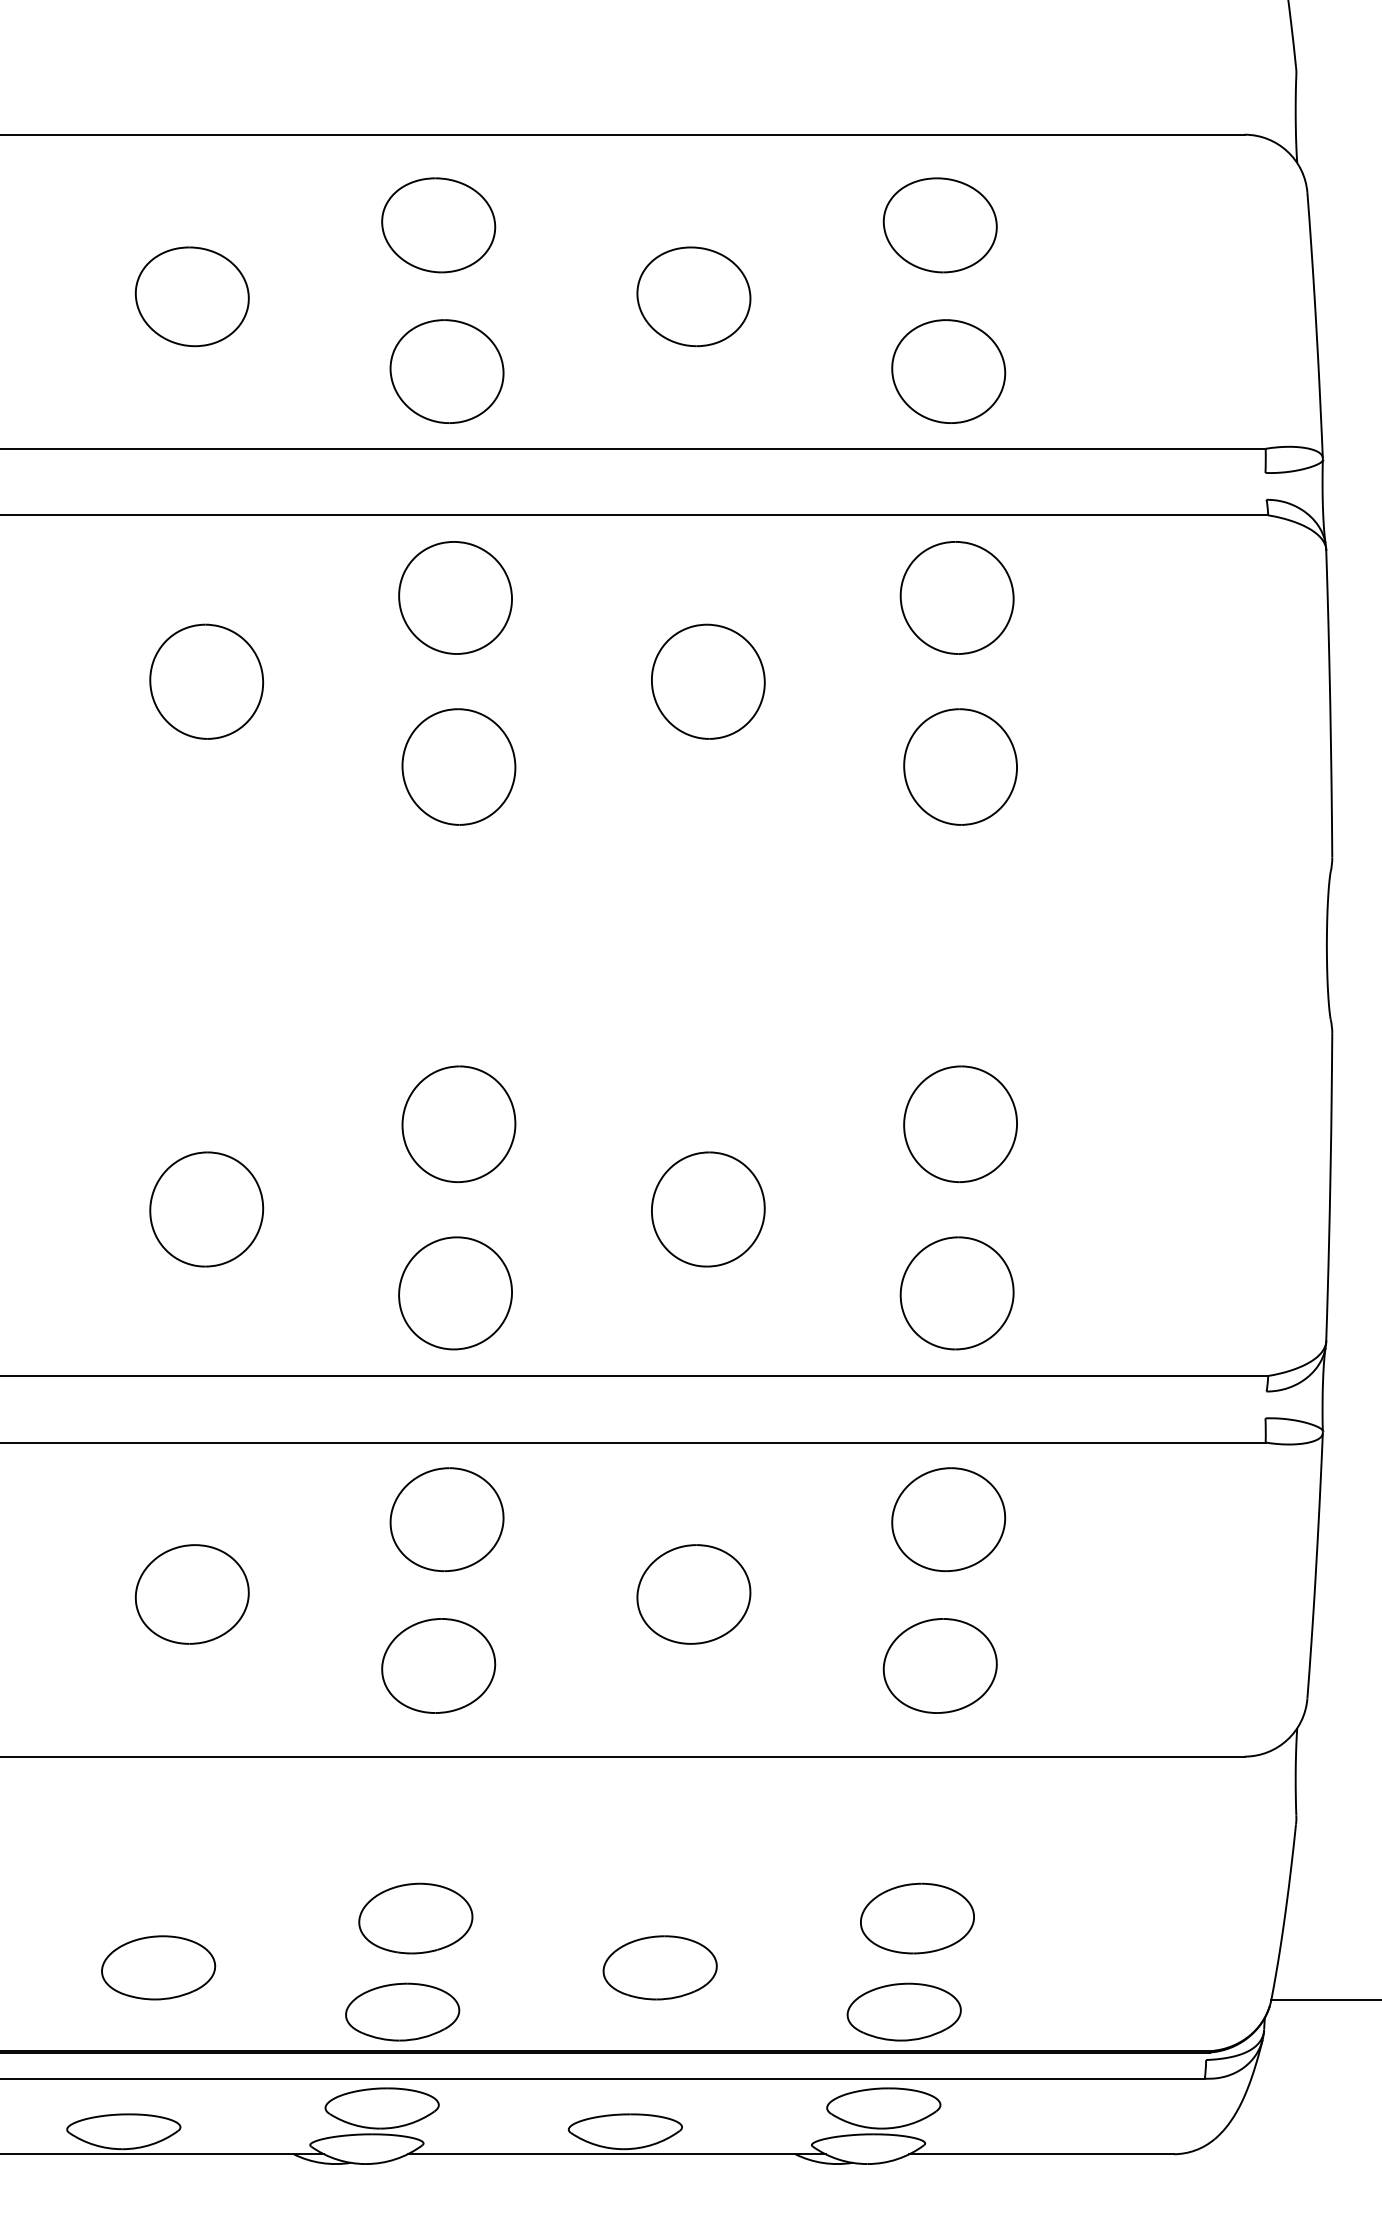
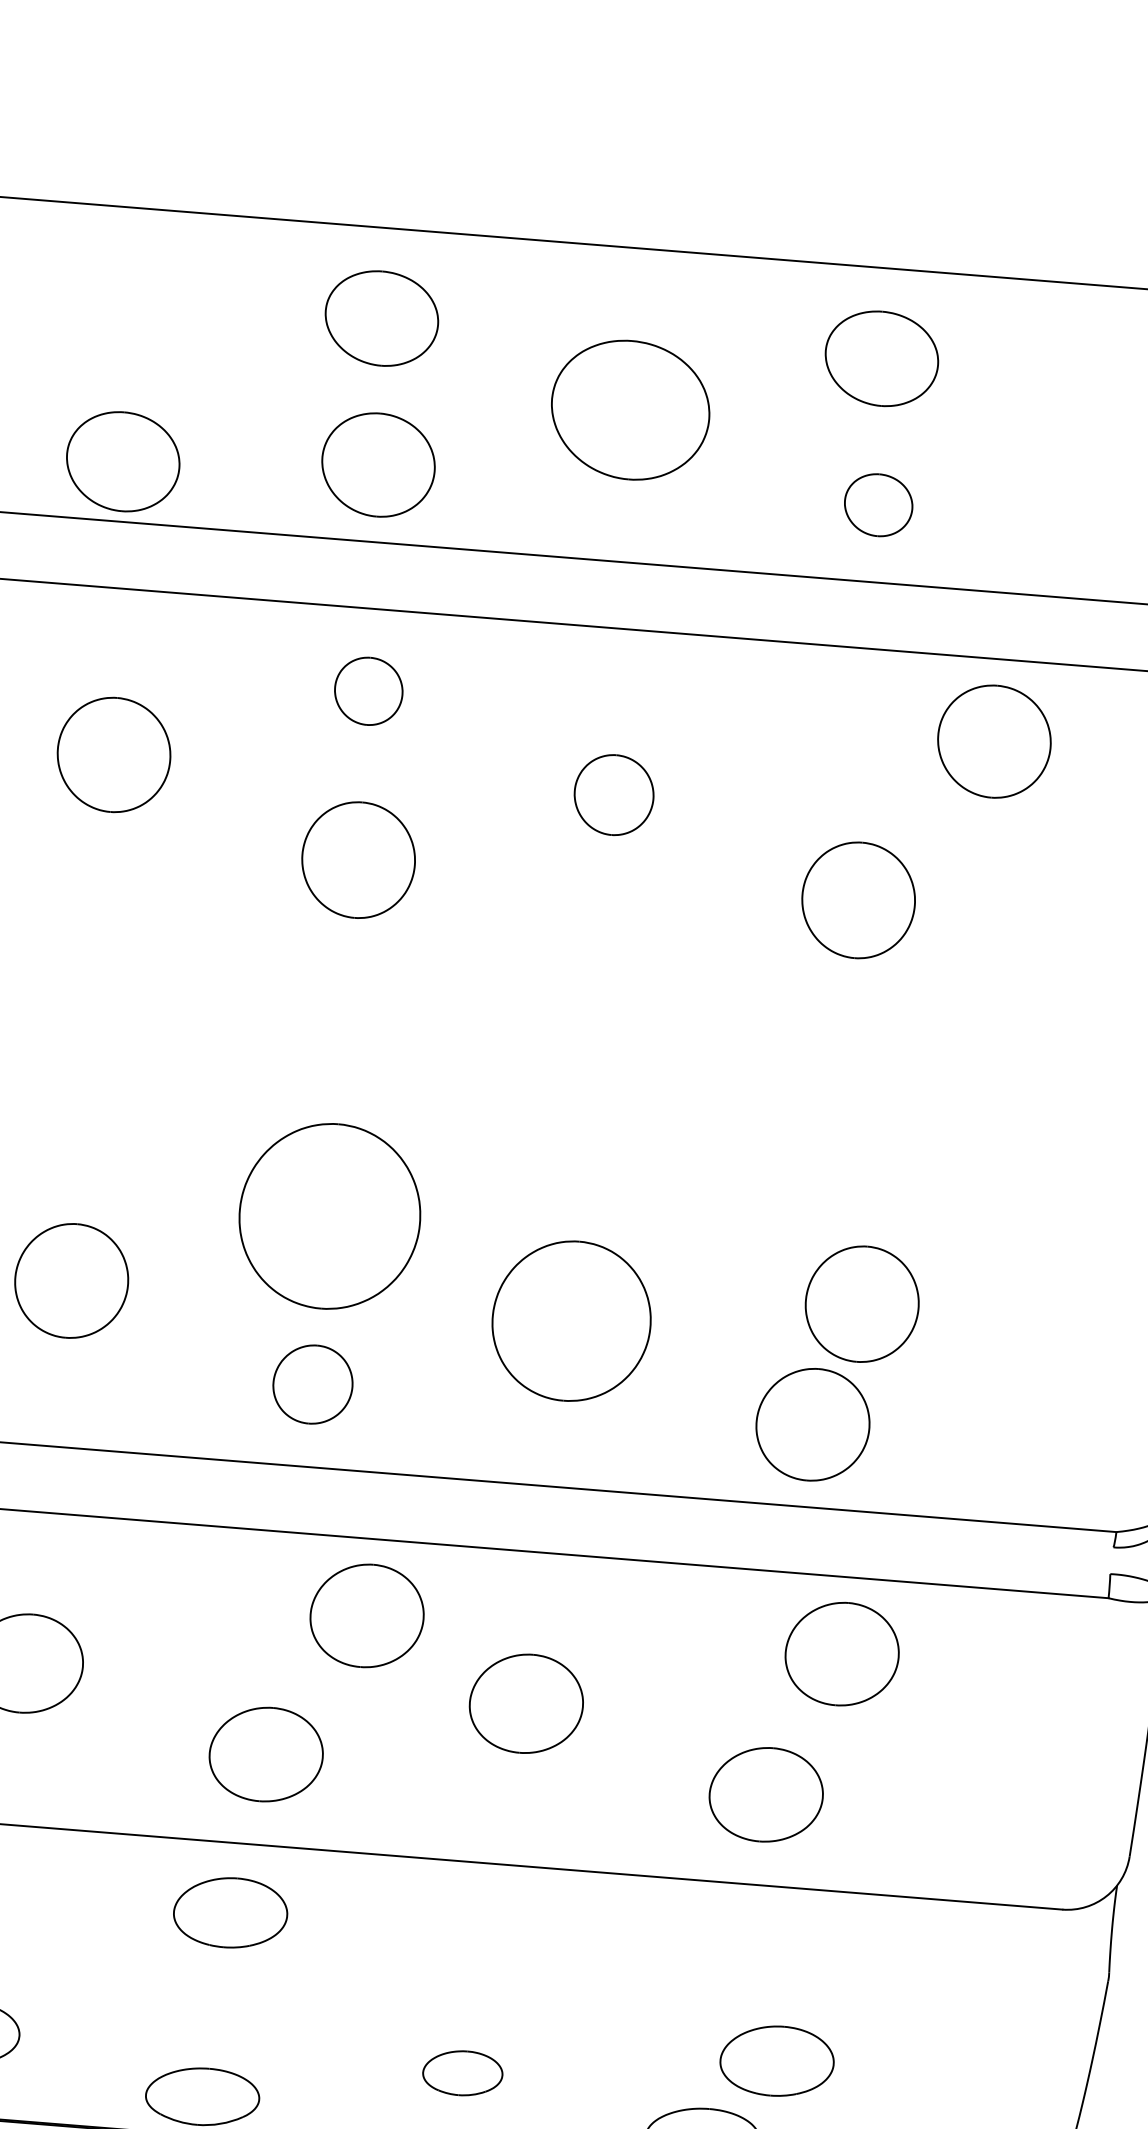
part: (191, 296) -> (122, 461), moved
part: (693, 296) -> (630, 409), size x1.4
part: (948, 371) -> (878, 505), size x0.6
part: (455, 597) -> (368, 690), size x0.6
part: (956, 597) -> (993, 741), moved
part: (708, 681) -> (614, 794), size x0.7
part: (458, 1123) -> (329, 1215), size x1.6
part: (960, 1123) -> (862, 1303), moved
part: (708, 1209) -> (571, 1321), size x1.4
part: (455, 1293) -> (312, 1384), size x0.7
part: (446, 1519) -> (366, 1615), moved
part: (948, 1519) -> (842, 1653), moved
part: (415, 1918) -> (230, 1912), moved
part: (917, 1918) -> (777, 2061), moved
part: (659, 1967) -> (462, 2072), size x0.7

